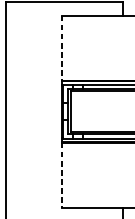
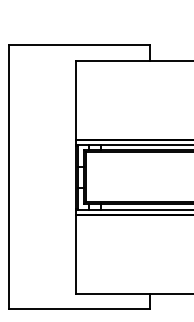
line: (62, 48) -> (76, 100), dashed -> solid
line: (62, 175) -> (76, 254), dashed -> solid

